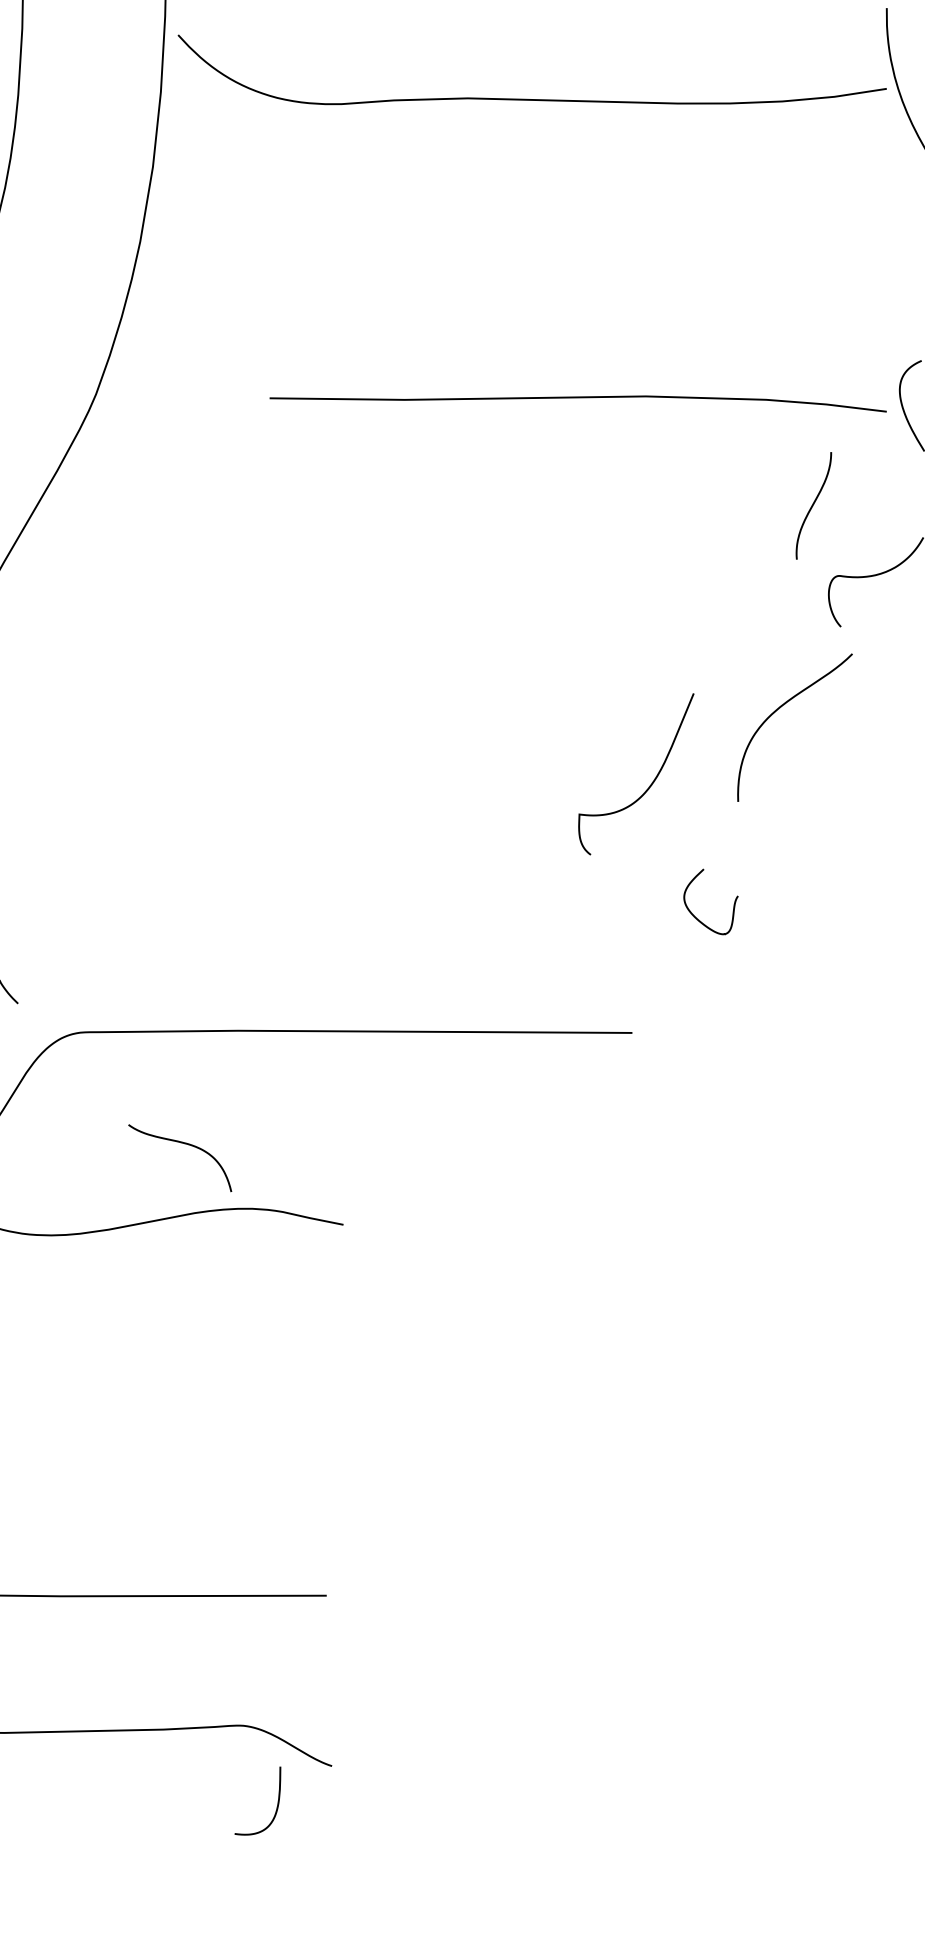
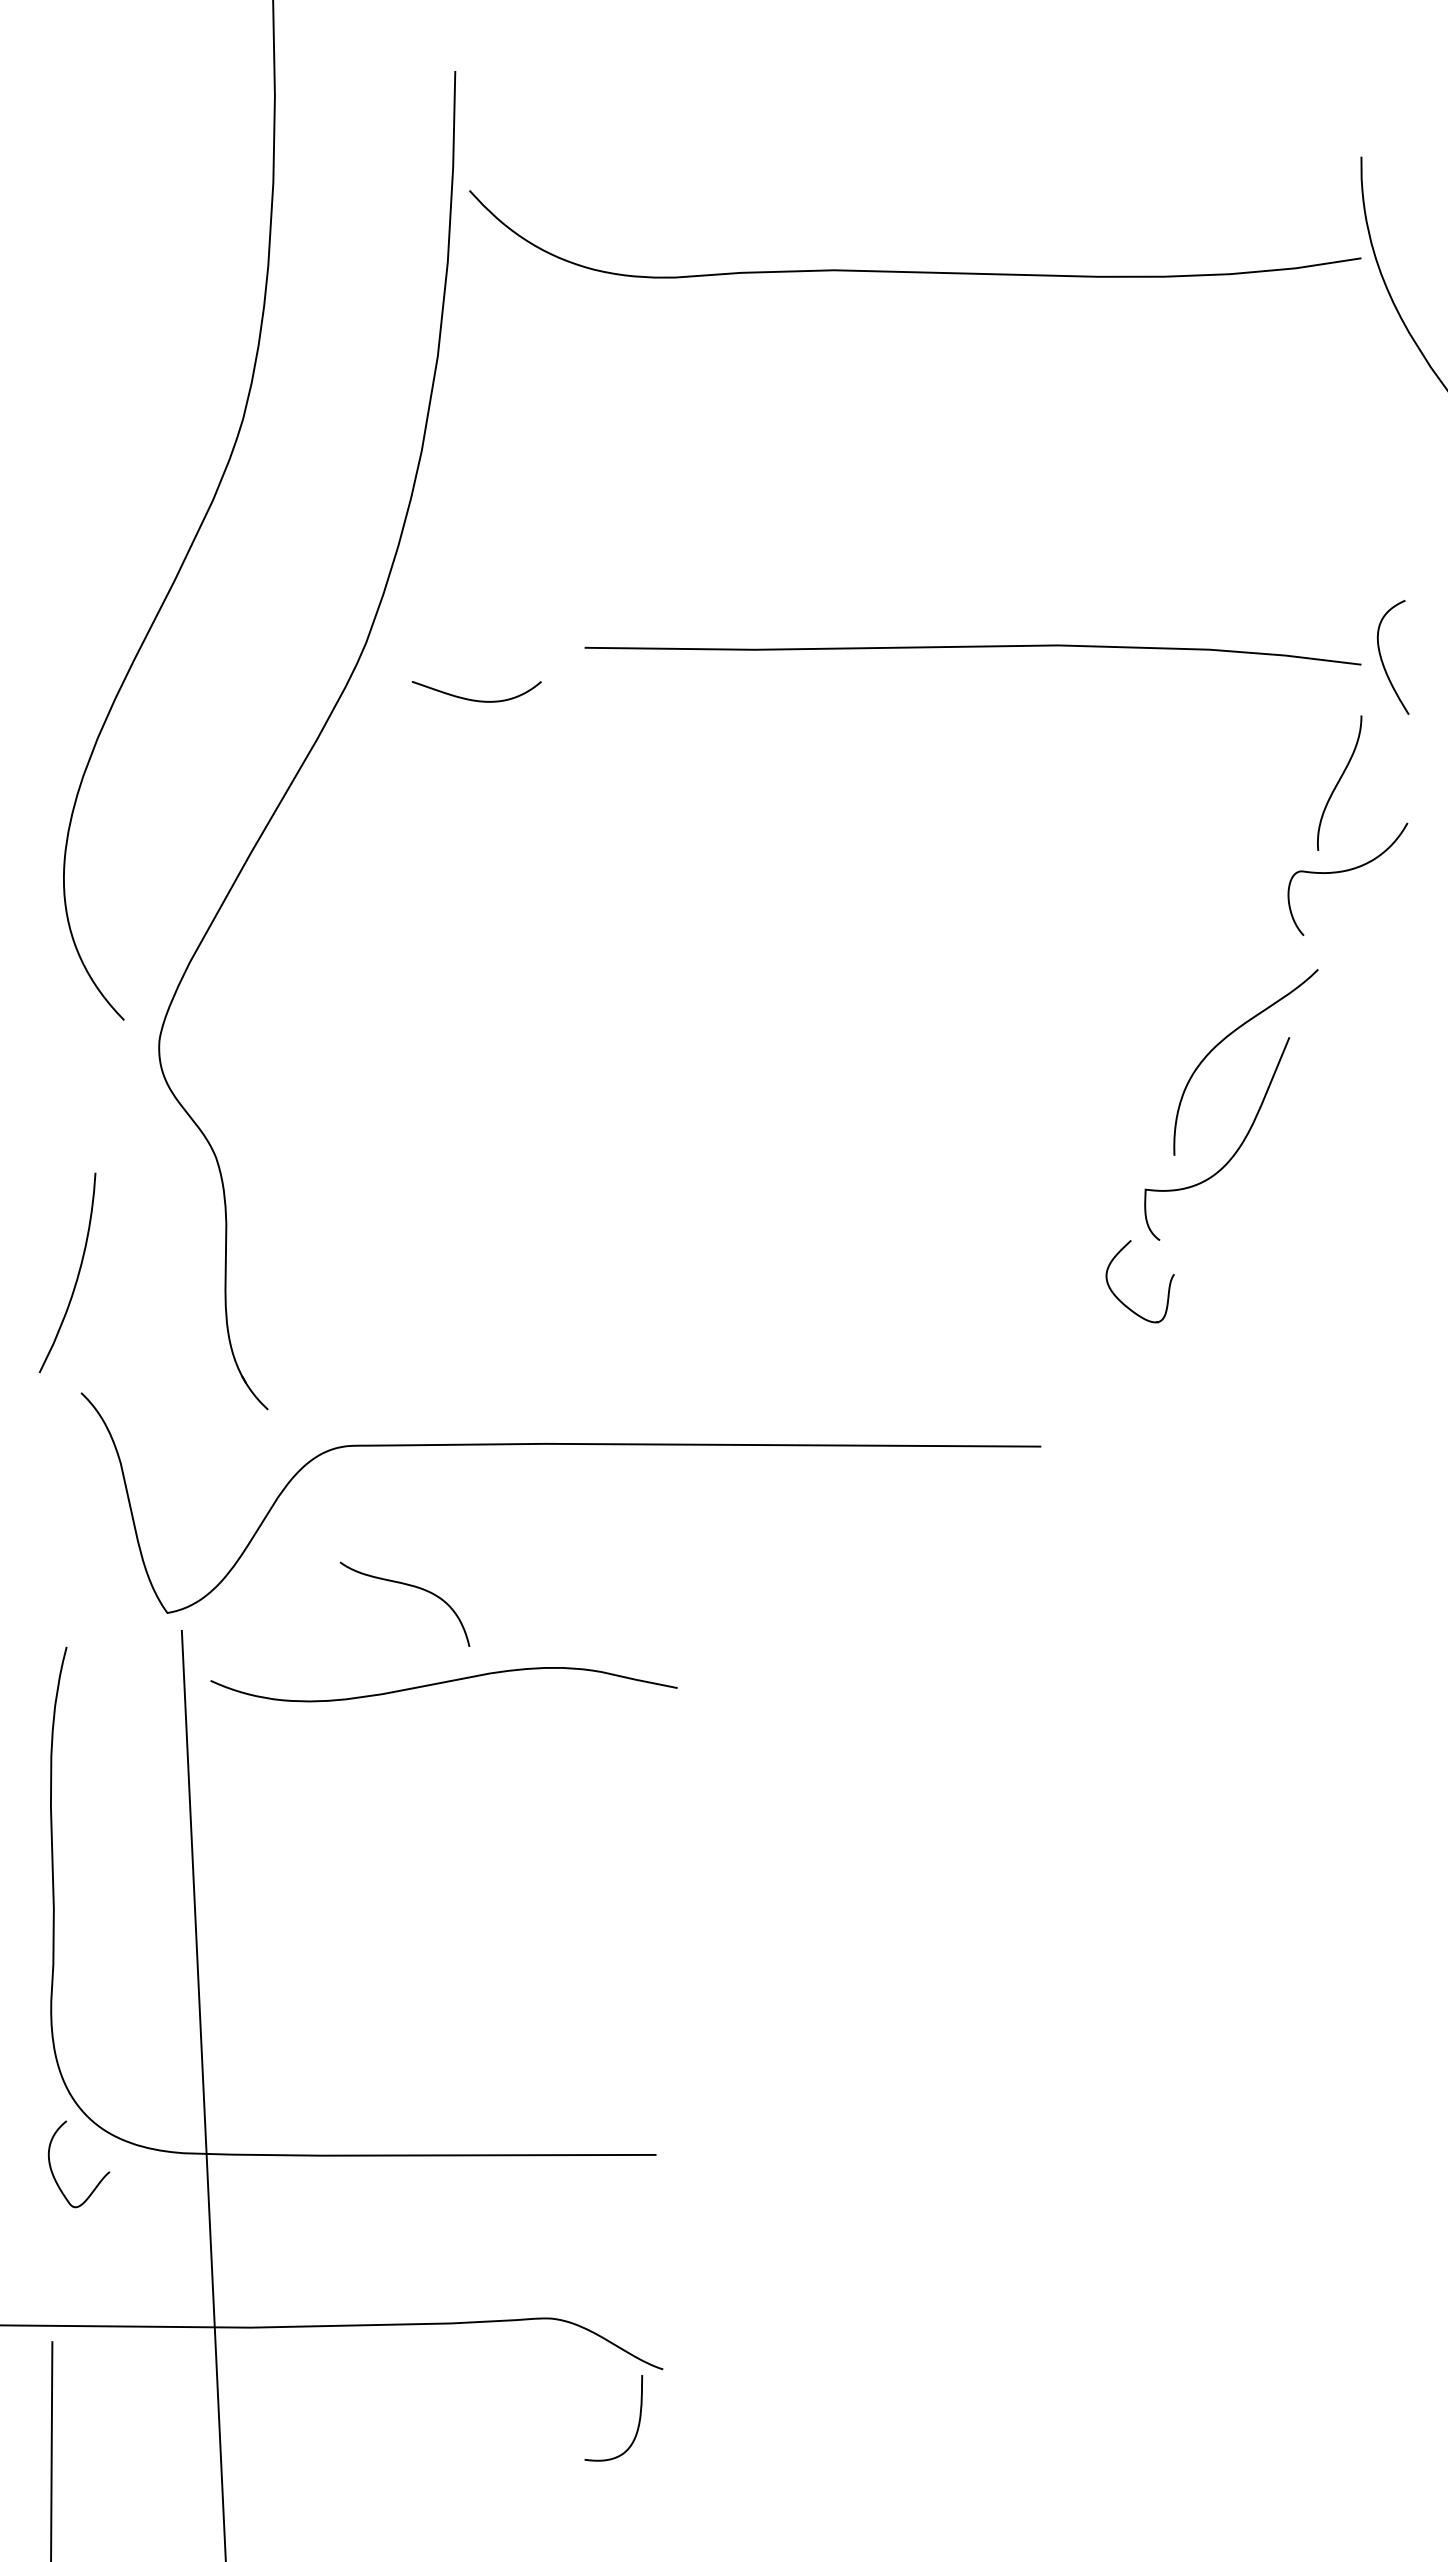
curve: (182, 439) -> (475, 699), added
curve: (813, 505) -> (1339, 782), moved
curve: (650, 784) -> (1234, 1152), moved
curve: (184, 1144) -> (410, 1586), moved
curve: (277, 1803) -> (638, 2421), moved

